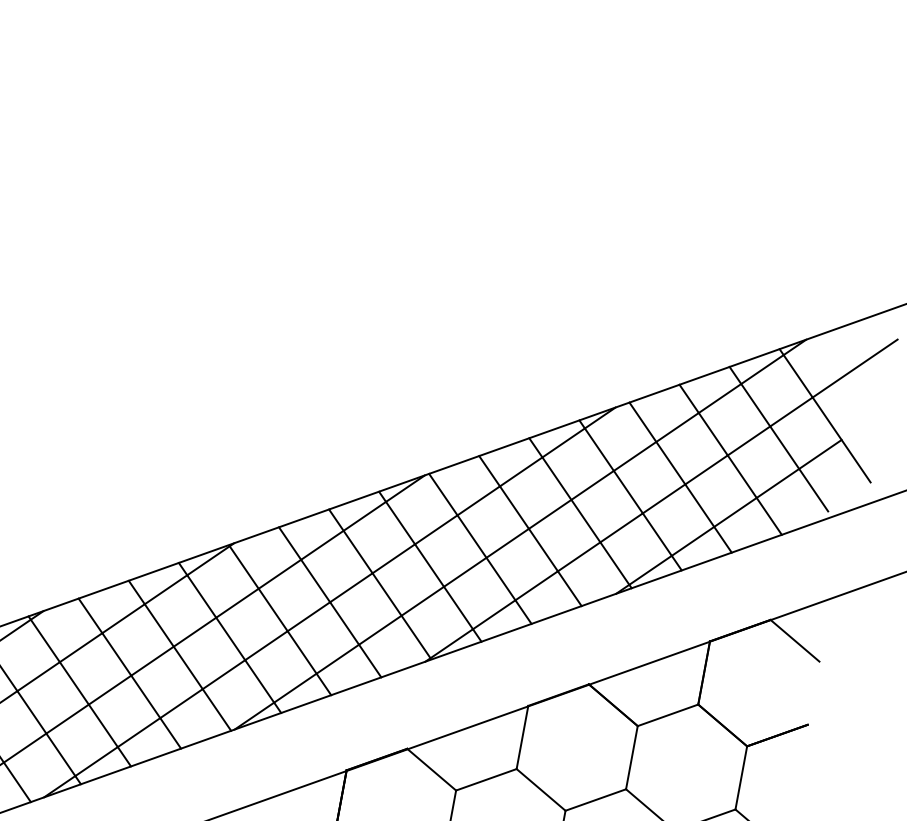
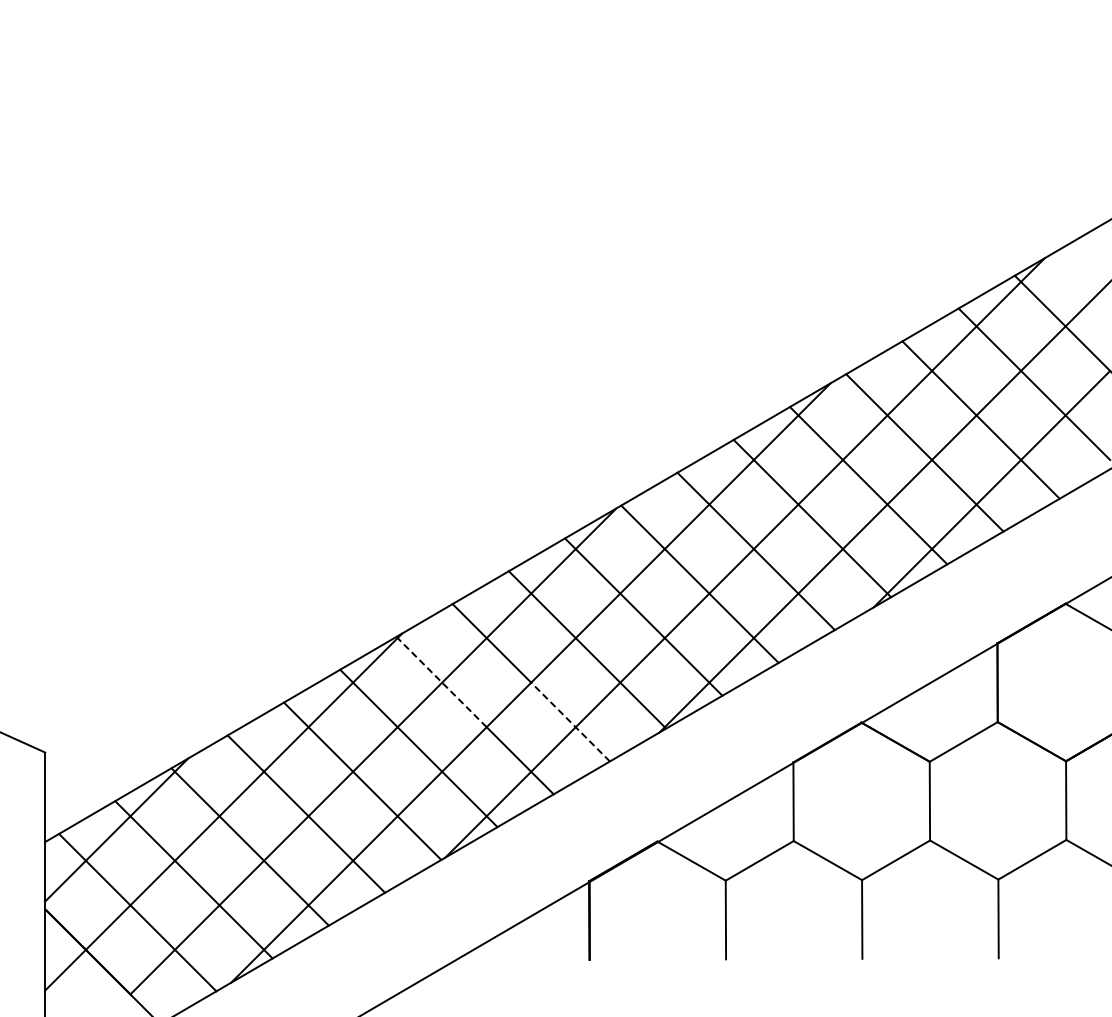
line: (258, 588) -> (442, 682), solid -> dashed
line: (355, 640) -> (570, 722), solid -> dashed

